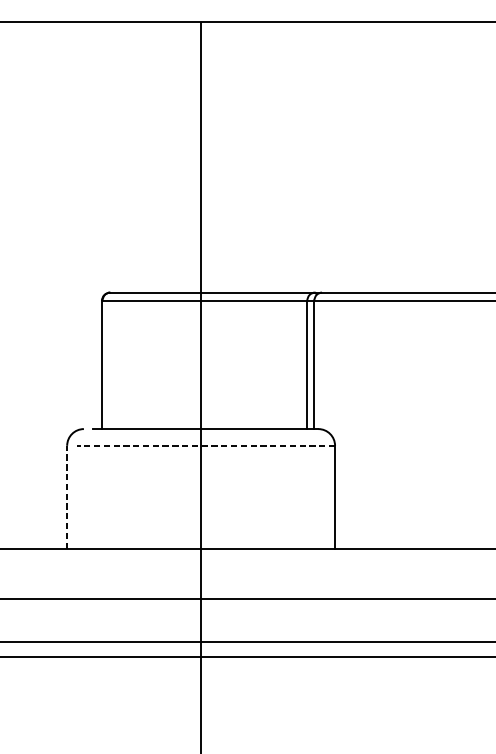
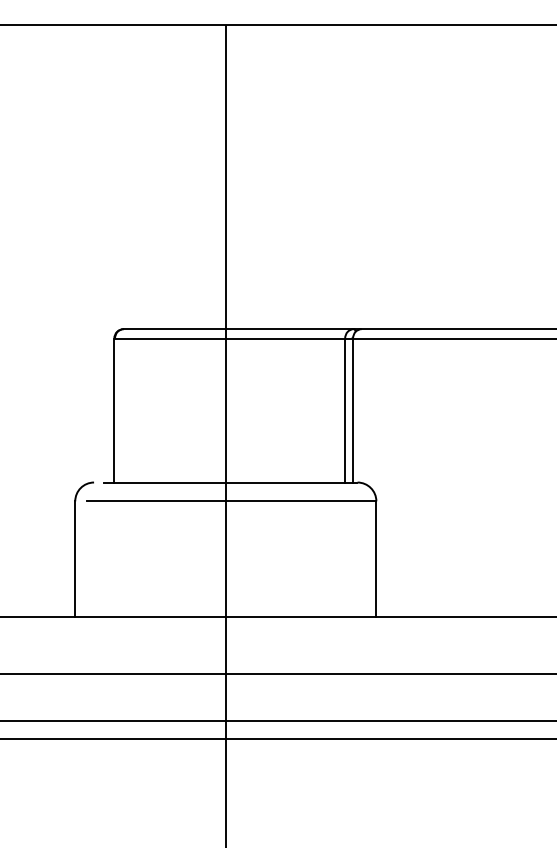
line: (206, 445) -> (231, 501), dashed -> solid
line: (67, 497) -> (75, 559), dashed -> solid

